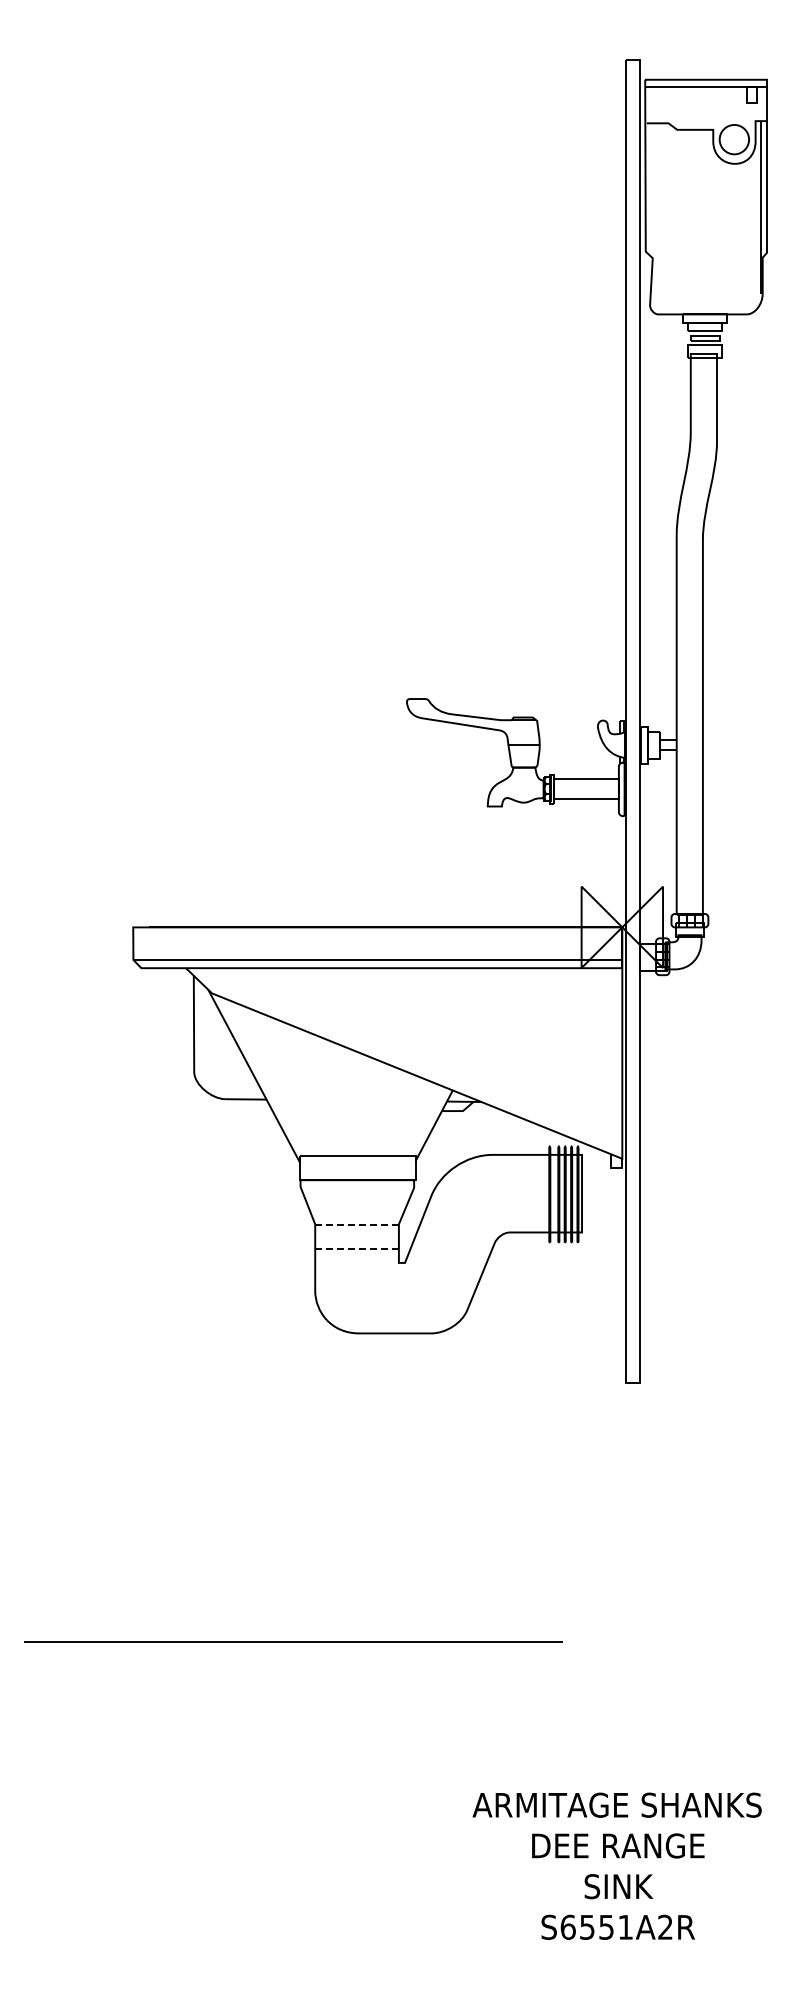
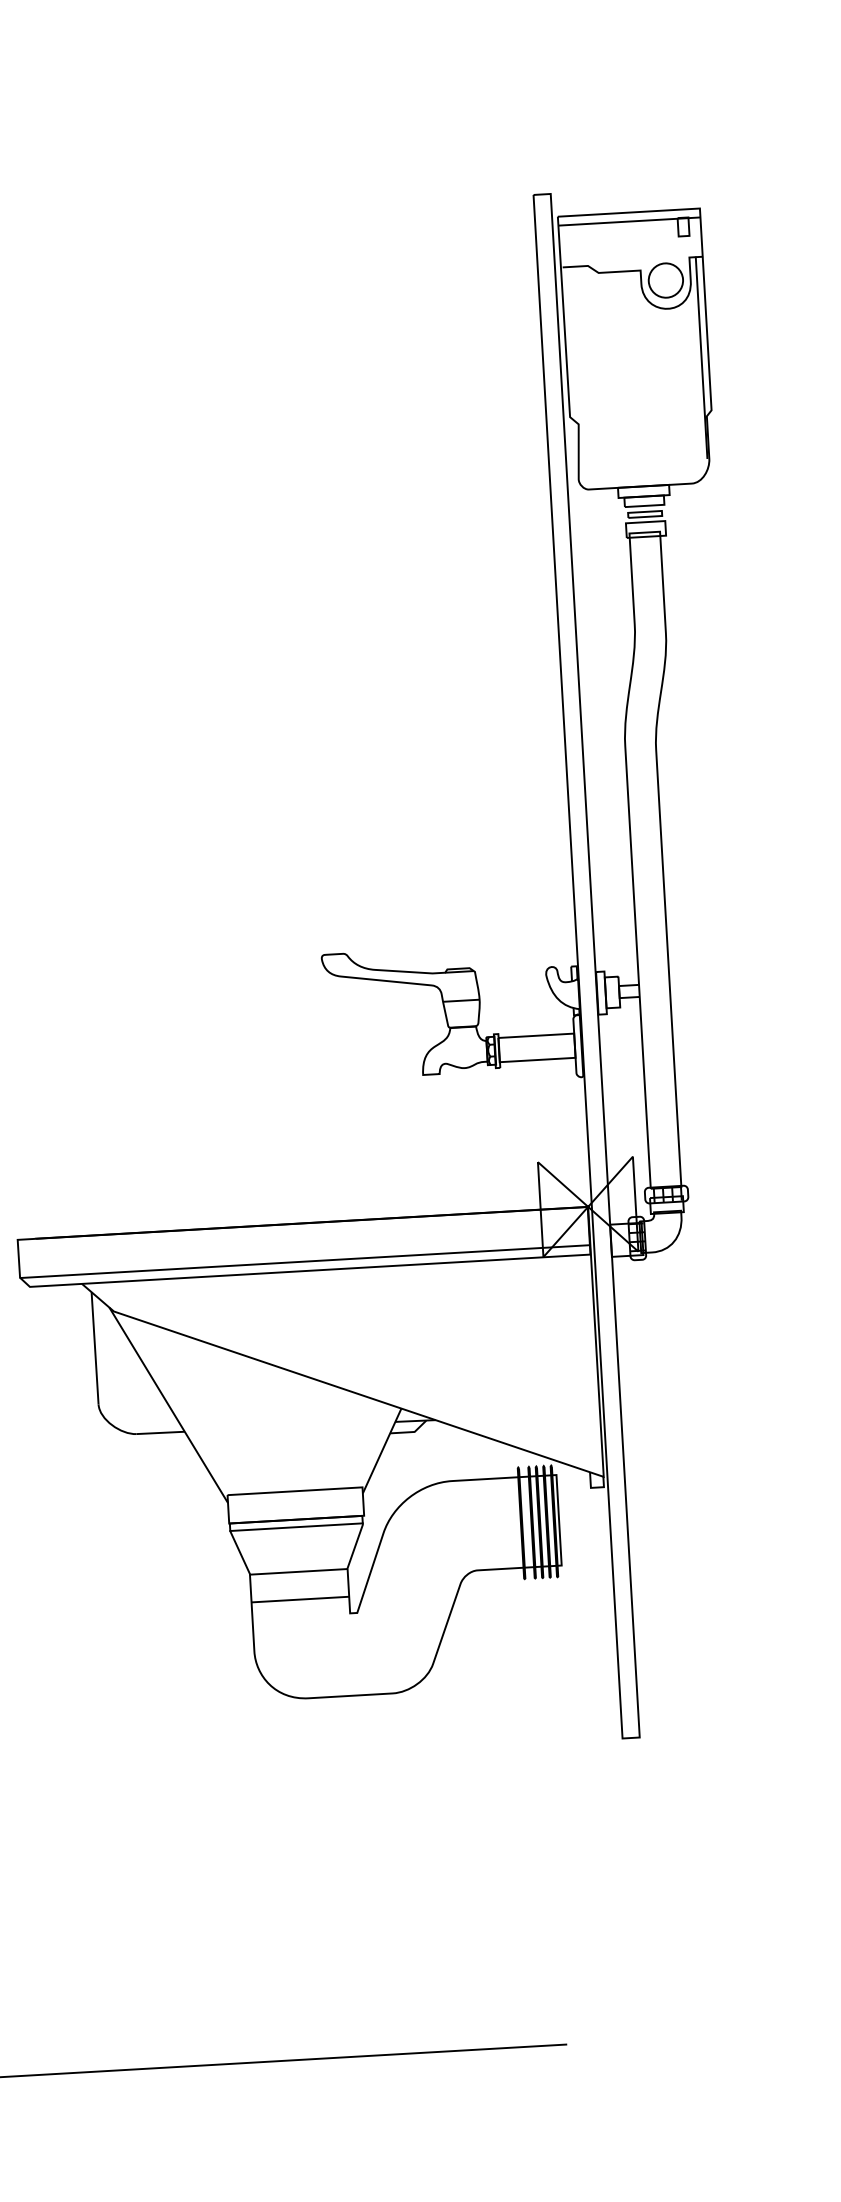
line: (357, 1186) -> (296, 1527), added
line: (357, 1224) -> (299, 1571), dashed -> solid
line: (357, 1248) -> (300, 1599), dashed -> solid

